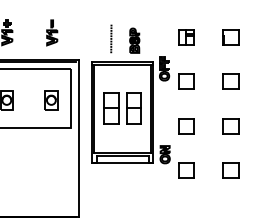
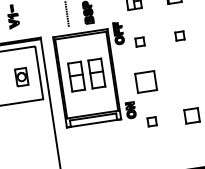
part: (186, 81) -> (140, 41), size x0.6
part: (230, 81) -> (179, 36), size x0.6
part: (186, 126) -> (146, 82), size x1.4
part: (230, 126) -> (185, 76), removed
part: (186, 170) -> (152, 121), size x0.6

